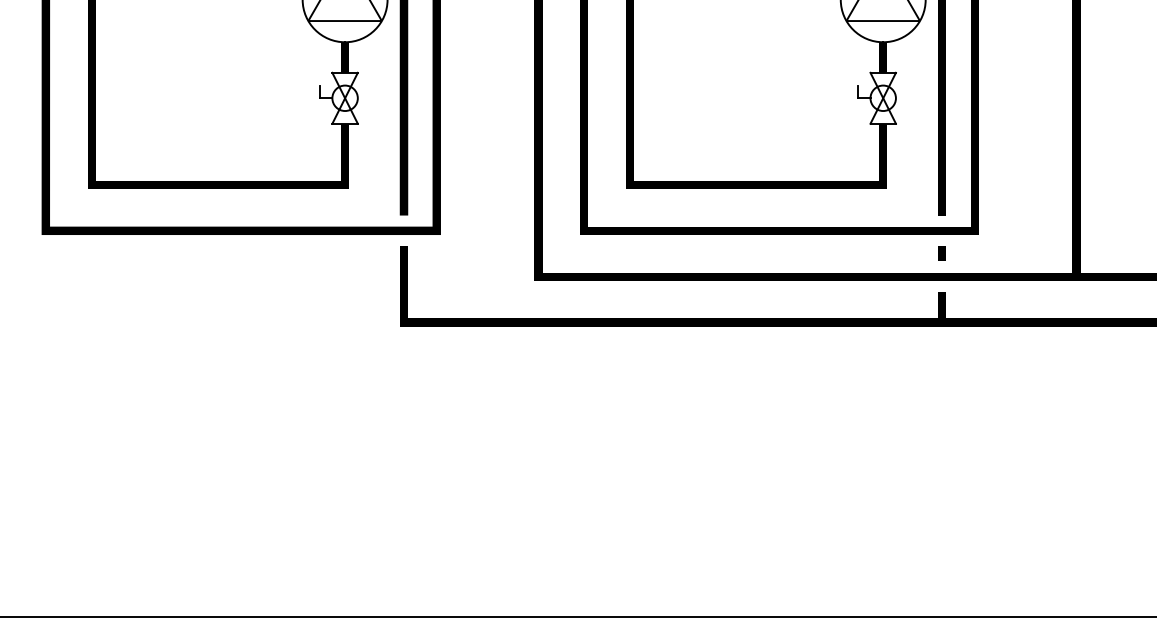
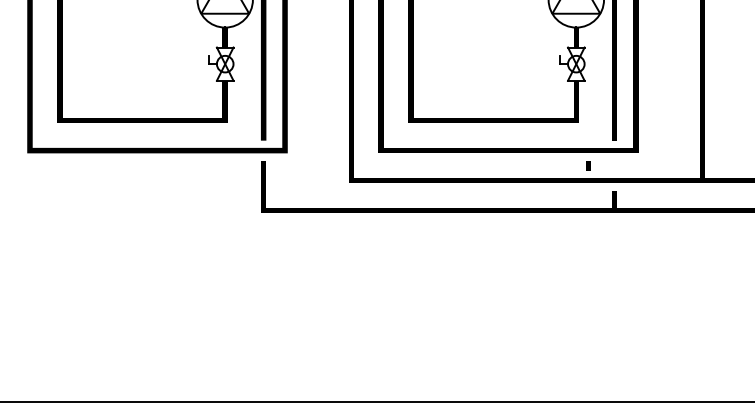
line: (941, 253) -> (588, 165), moved

